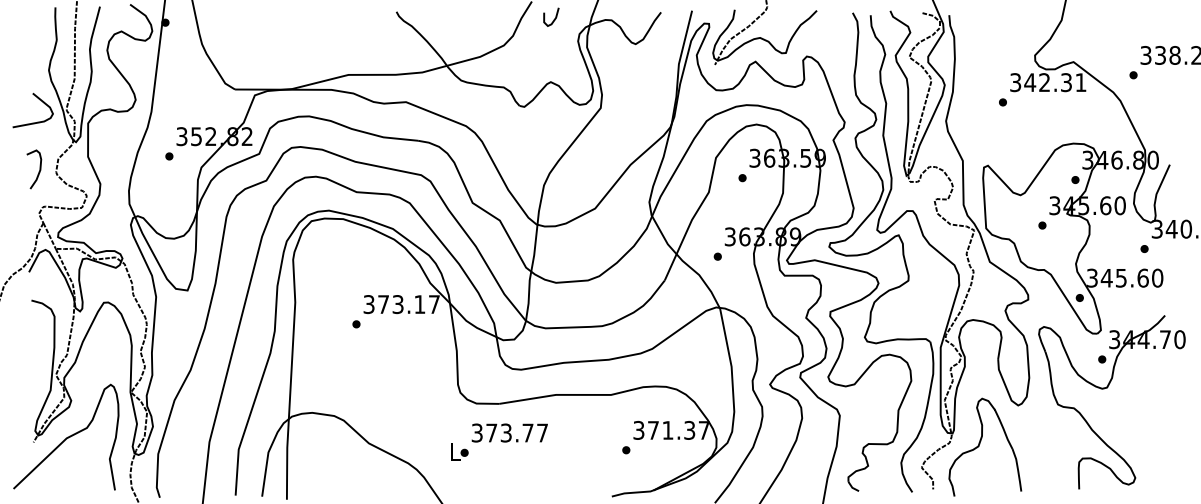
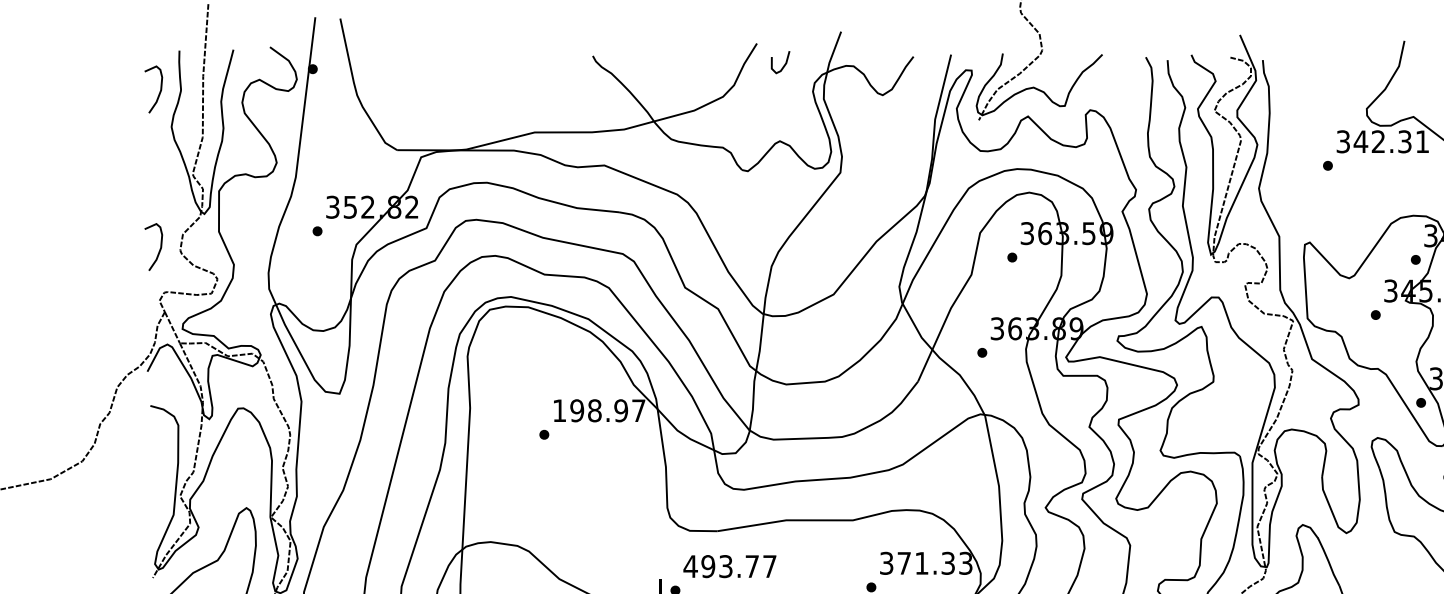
curve: (38, 41) -> (158, 91), added
curve: (32, 122) -> (151, 190), removed
text: (394, 304) -> (590, 410), 373.17 -> 198.97
text: (703, 429) -> (964, 562), 371.37 -> 371.33
text: (484, 432) -> (699, 565), 373.77 -> 493.77

